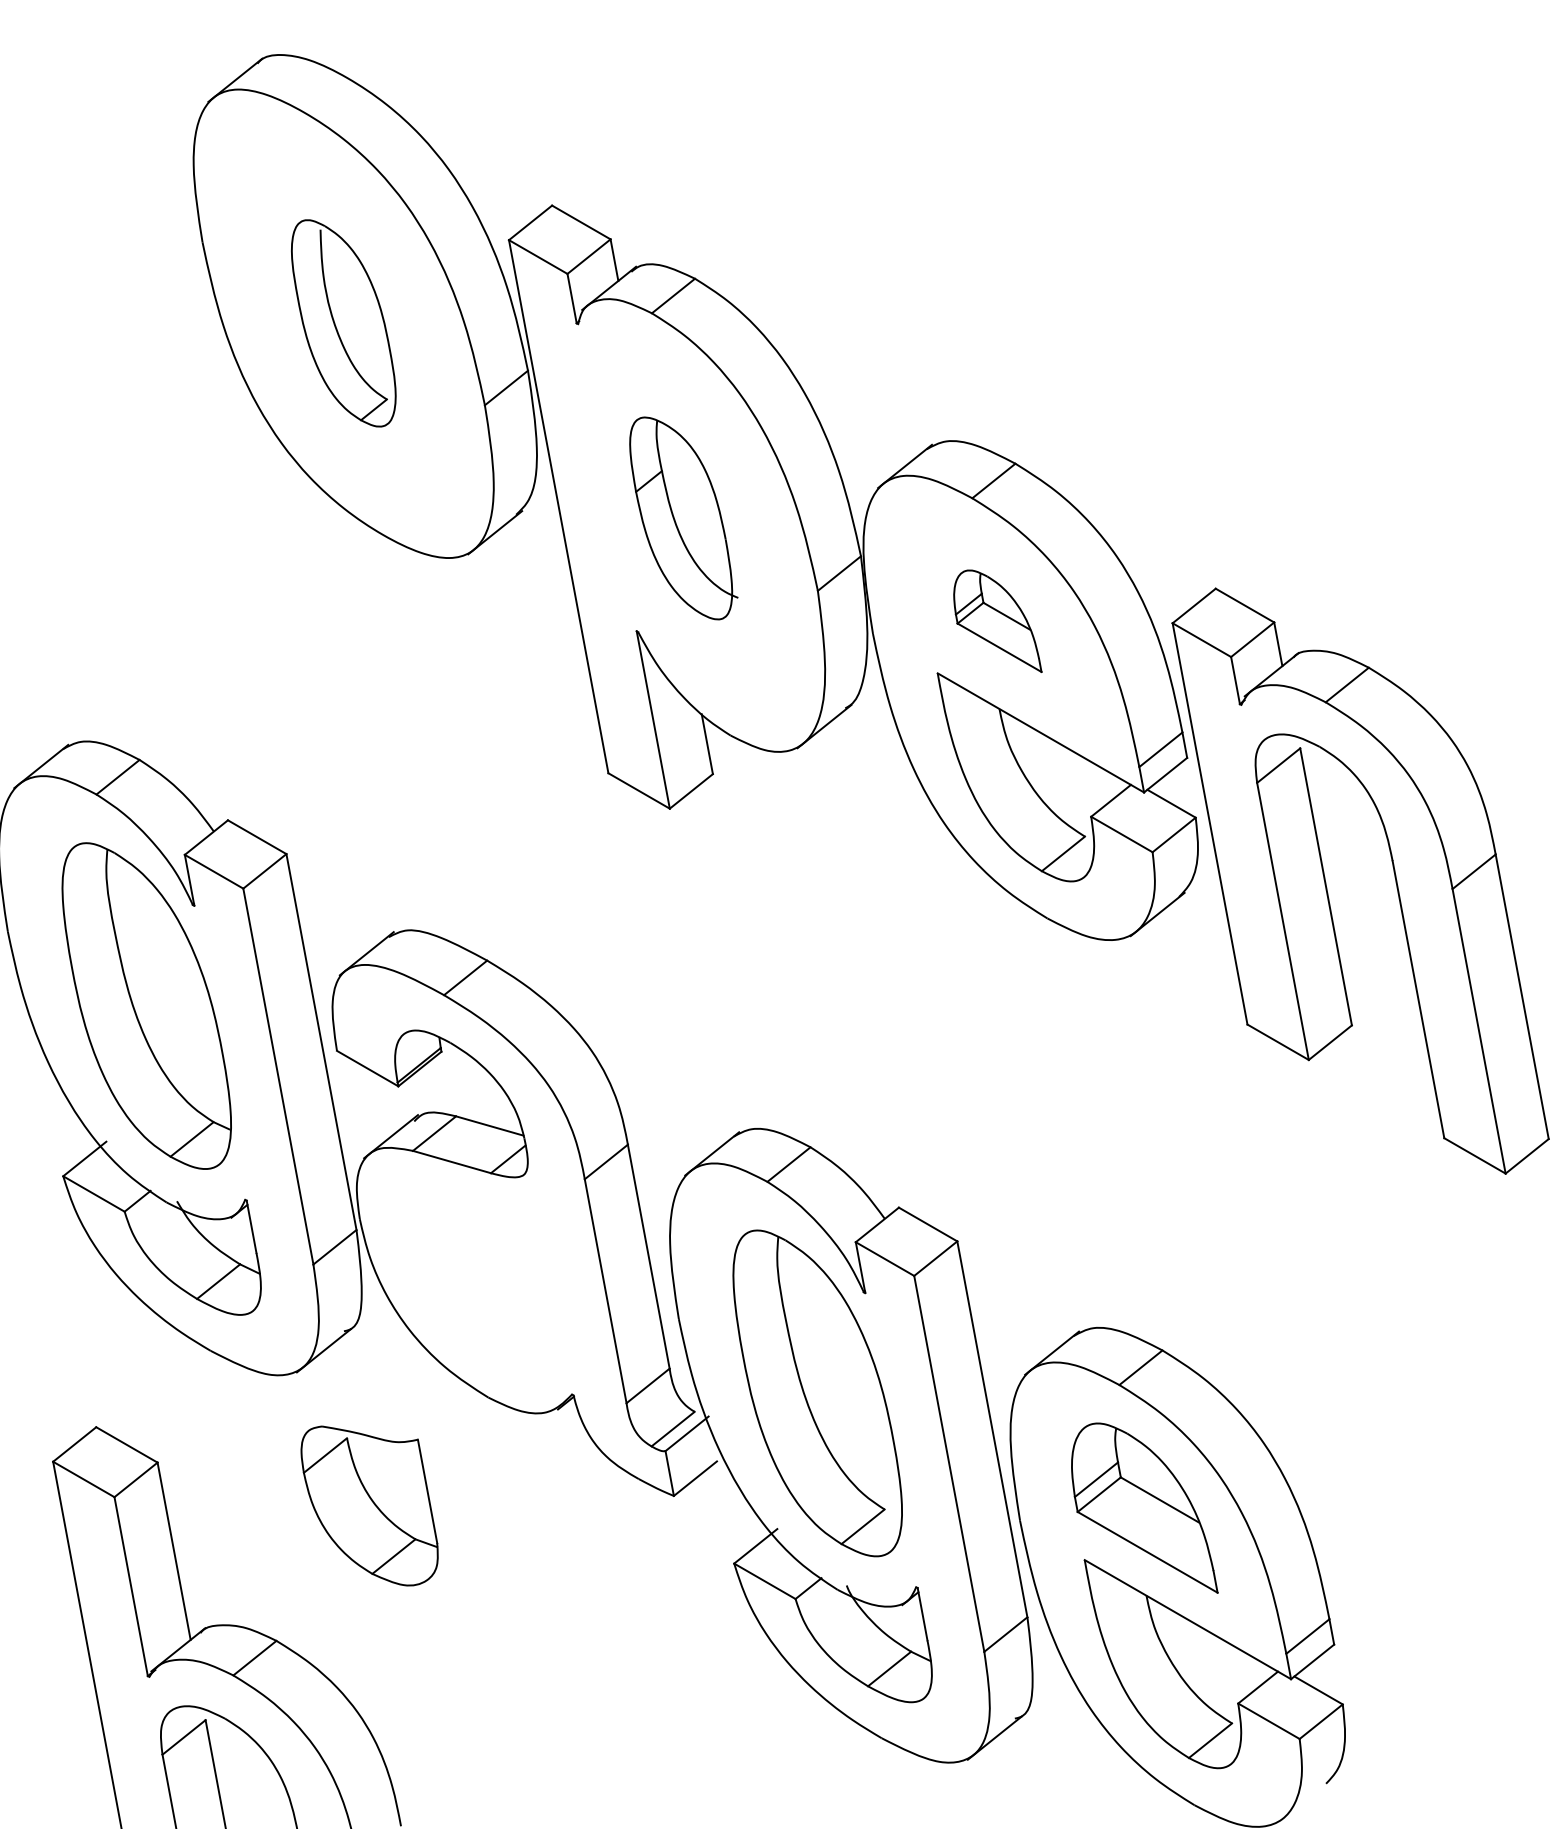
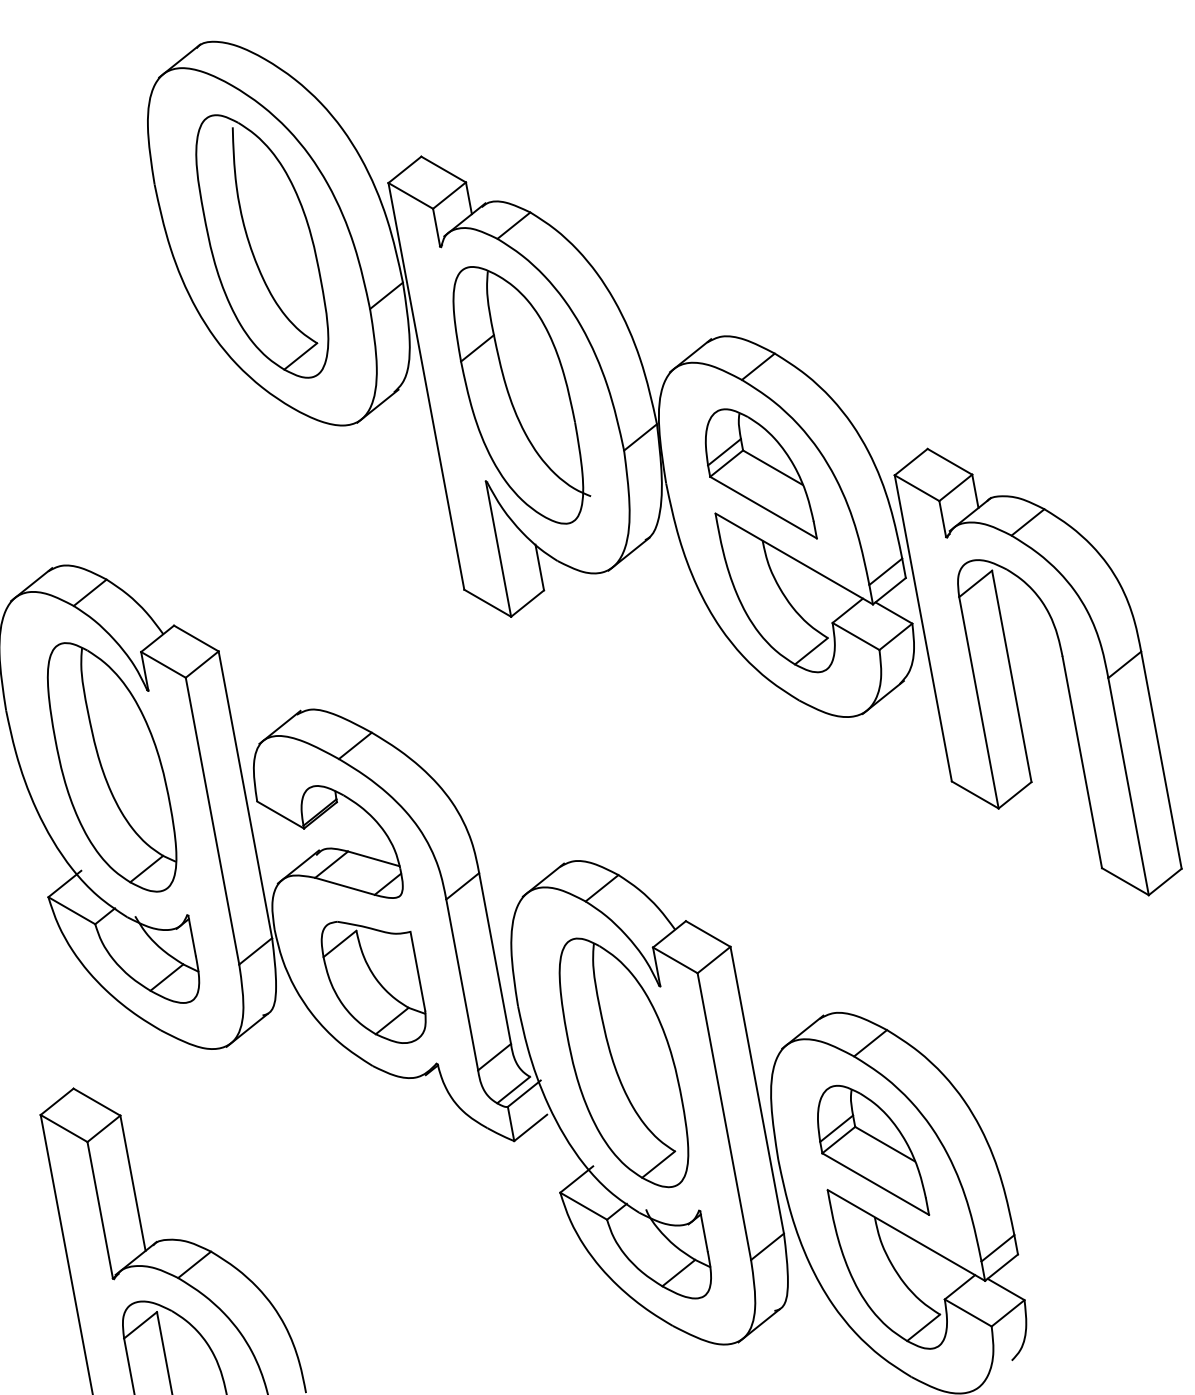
part: (343, 323) -> (262, 246), size x1.67
part: (683, 518) -> (521, 395), size x1.67
part: (997, 620) -> (761, 473), size x1.67
part: (369, 1505) -> (373, 982), moved

